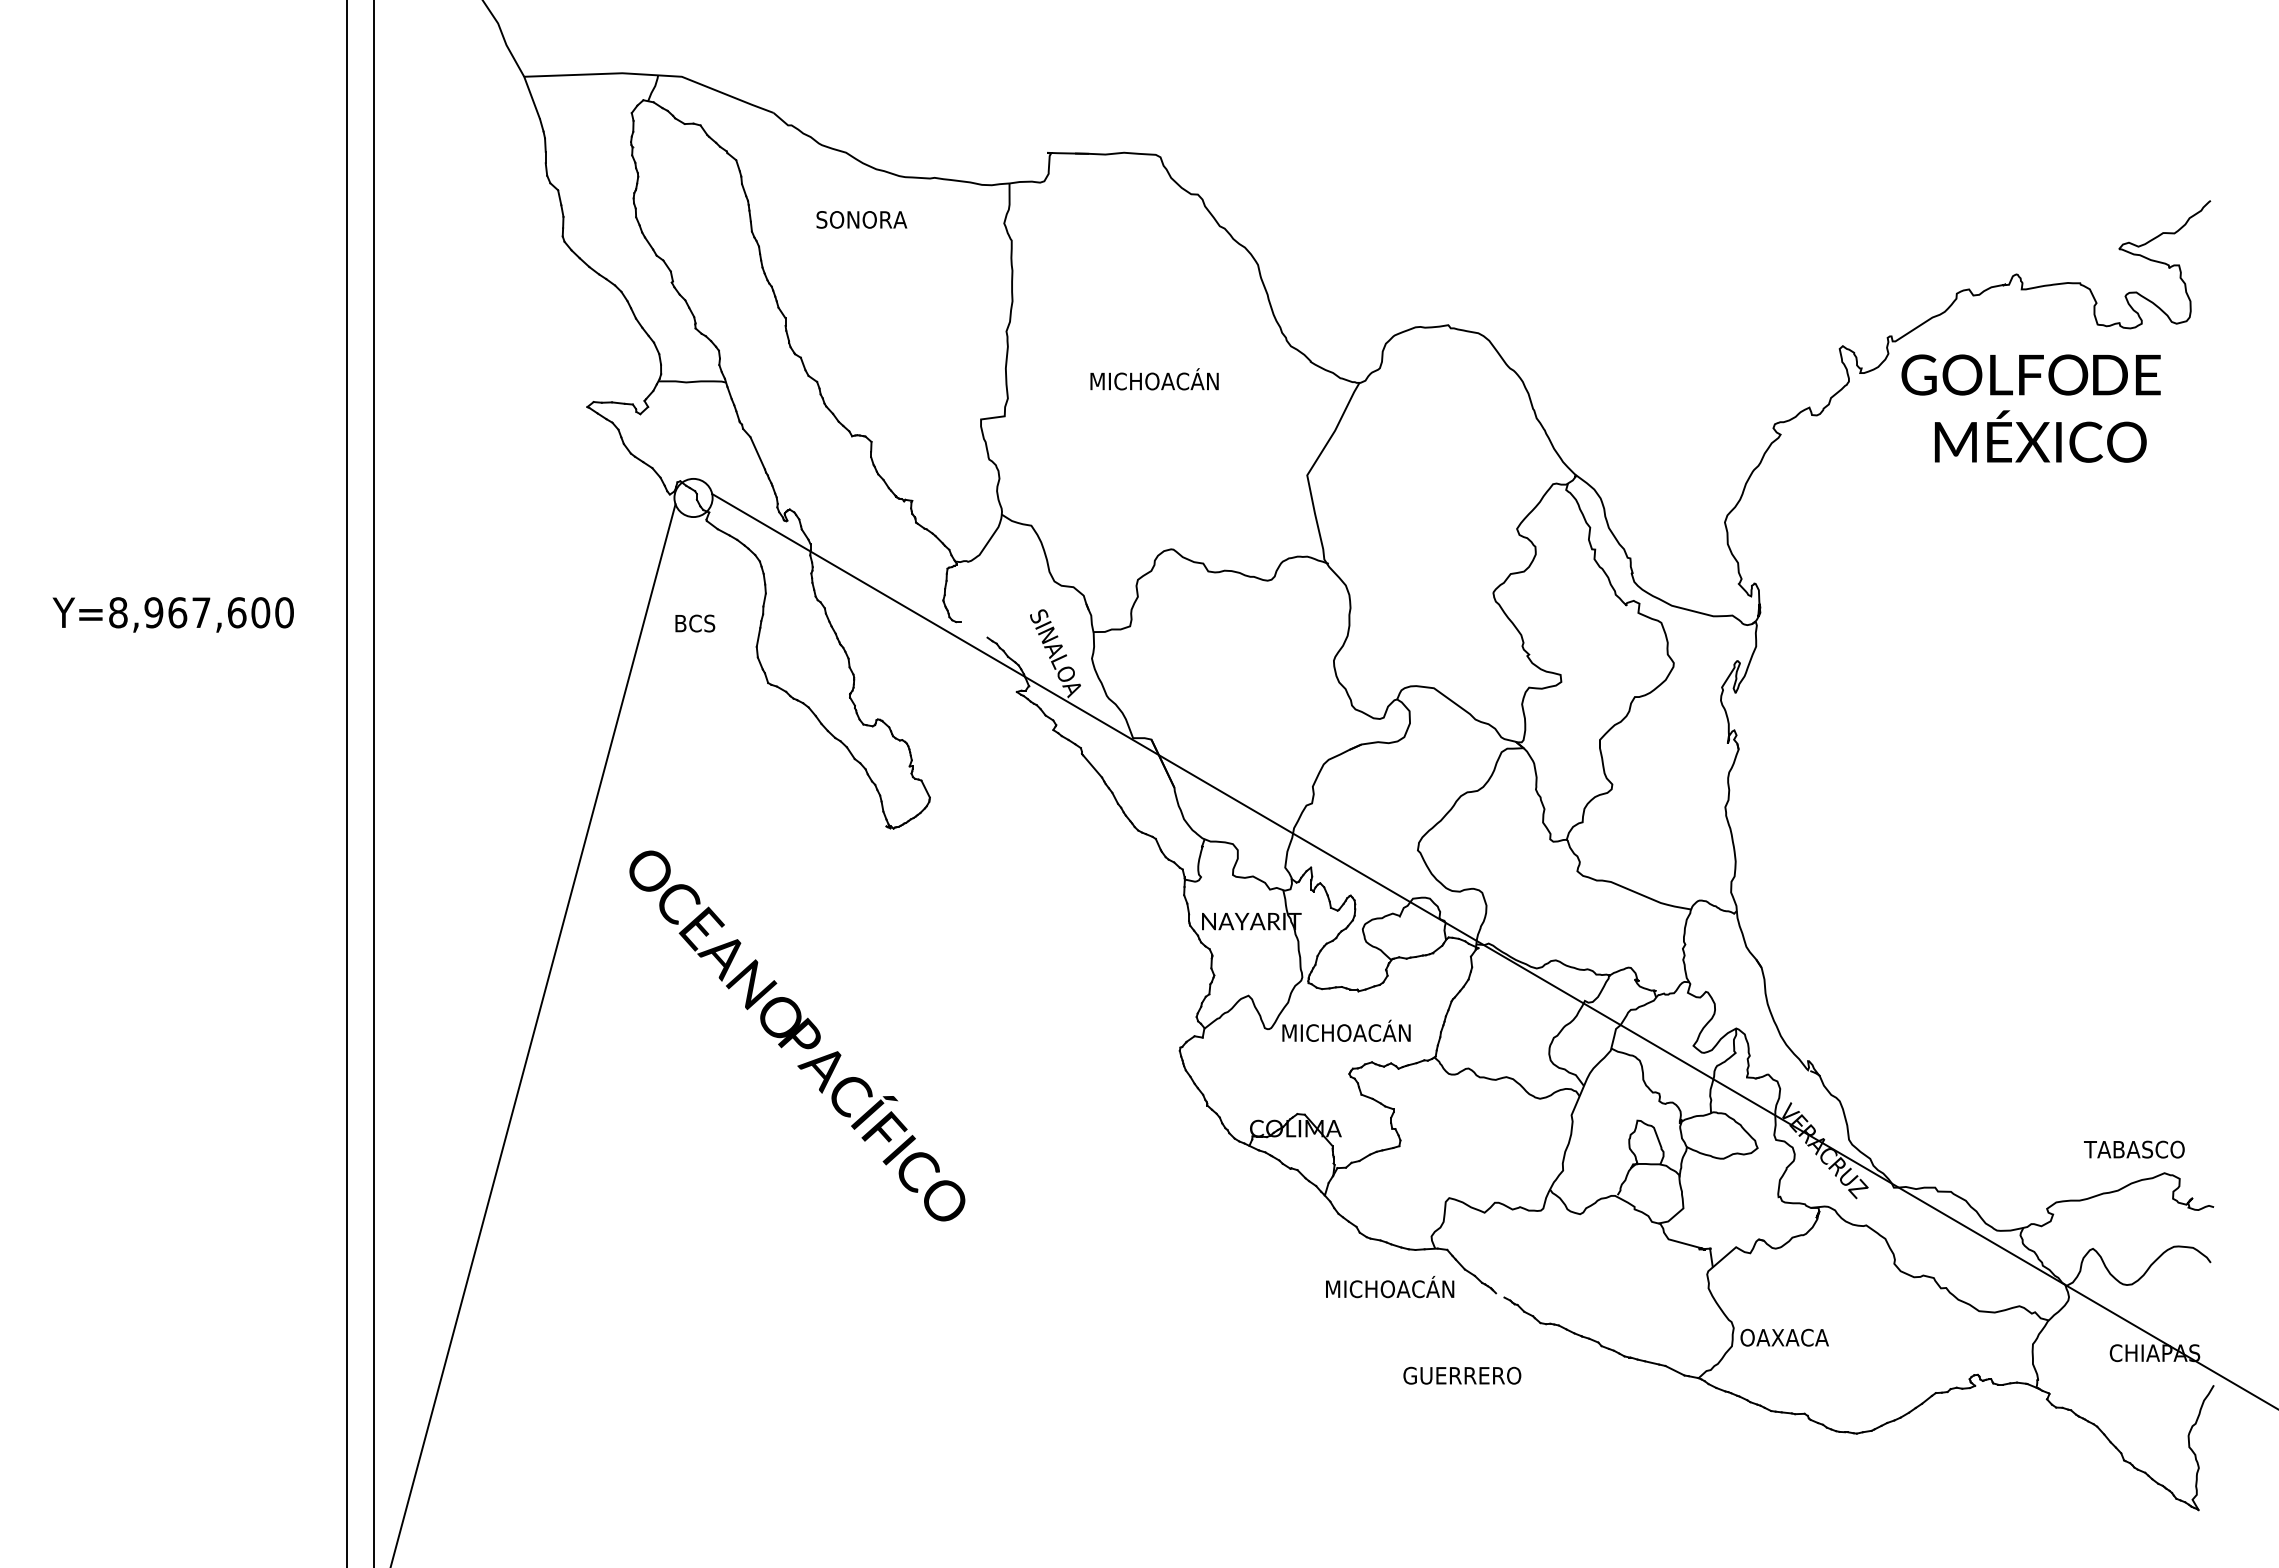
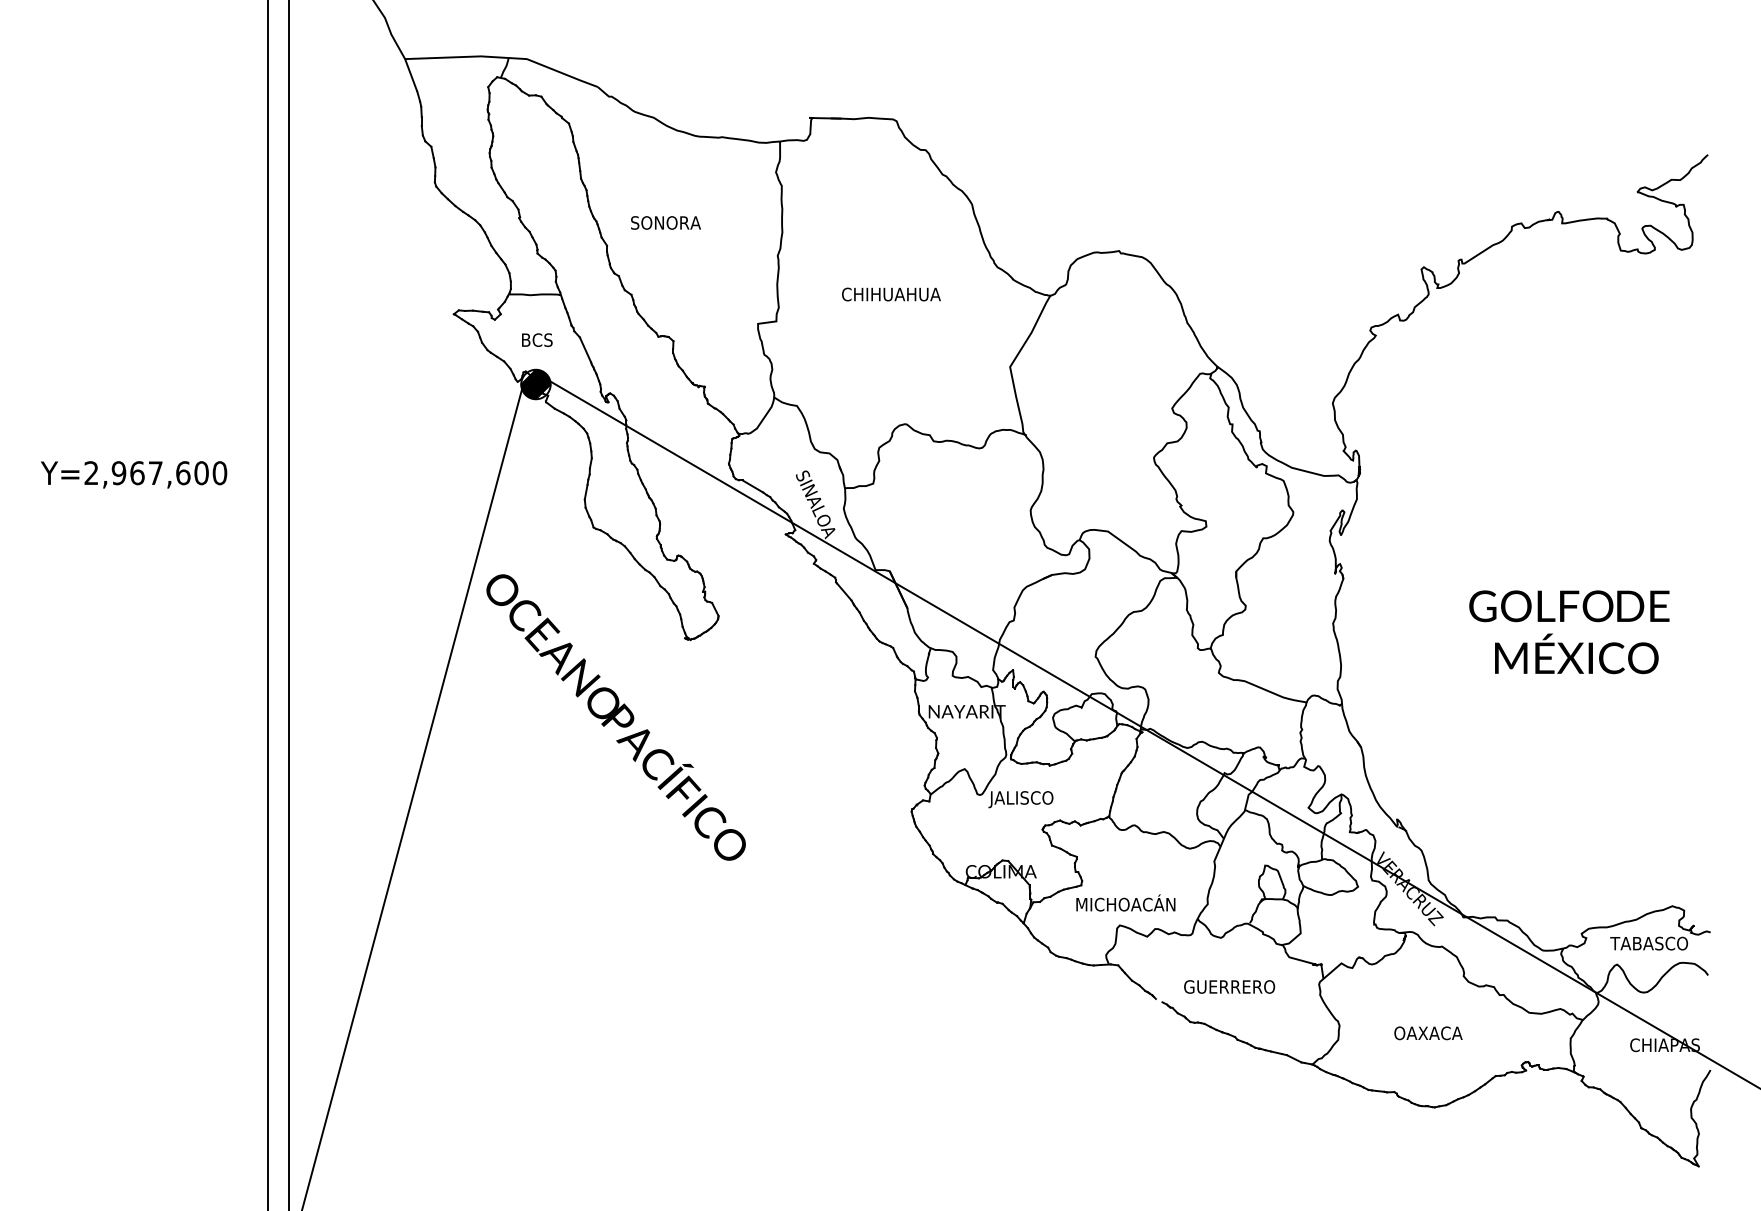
text: (861, 219) -> (665, 222), moved
text: (1153, 379) -> (891, 292), MICHOACÁN -> CHIHUAHUA
text: (2030, 408) -> (1568, 632), moved
hatch: (693, 497) -> (535, 384), added
text: (118, 612) -> (91, 472), Y=8,967,600 -> Y=2,967,600
text: (695, 623) -> (537, 340), moved
line: (974, 629) -> (753, 486), added
text: (1344, 1032) -> (1038, 797), MICHOACÁN -> JALISCO
text: (797, 1035) -> (616, 717), moved
text: (2134, 1149) -> (1649, 943), moved
text: (1390, 1287) -> (1126, 903), moved
text: (1784, 1337) -> (1428, 1033), moved
text: (1462, 1375) -> (1229, 986), moved

